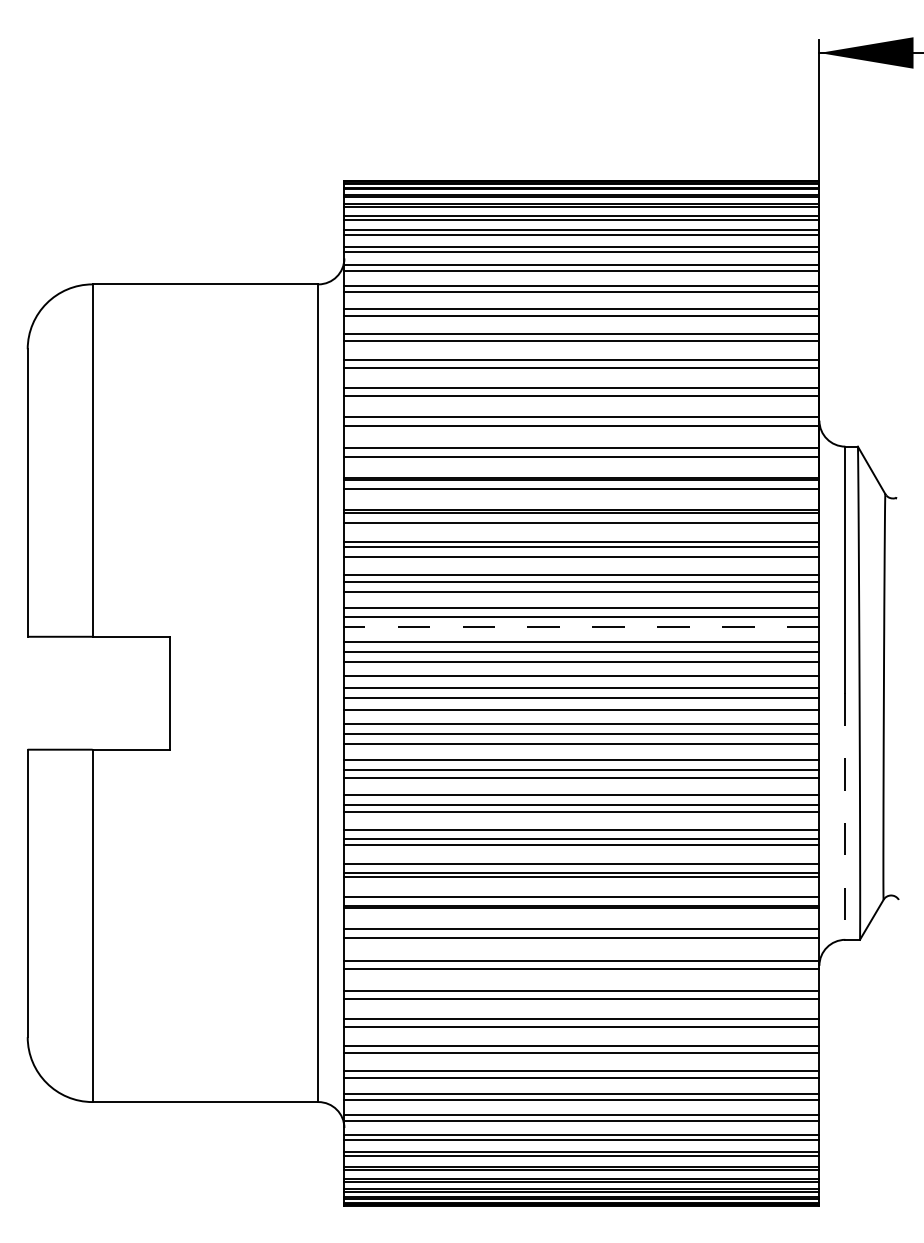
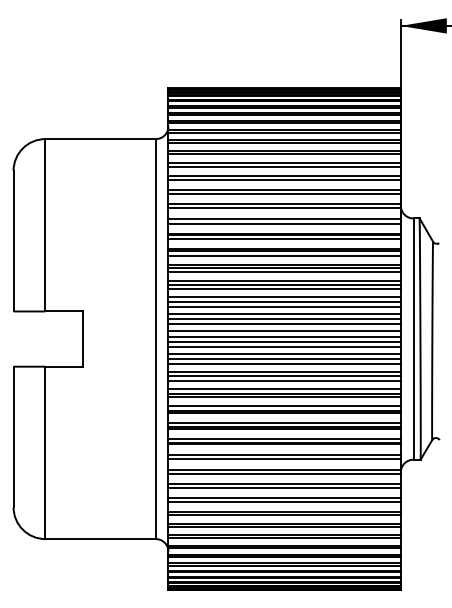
line: (581, 626) -> (284, 306), dashed -> solid
line: (845, 816) -> (413, 399), dashed -> solid

